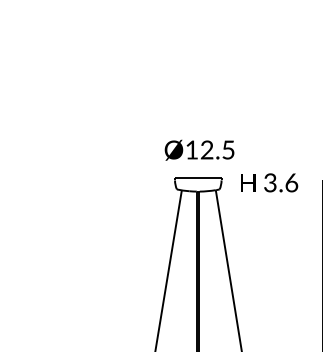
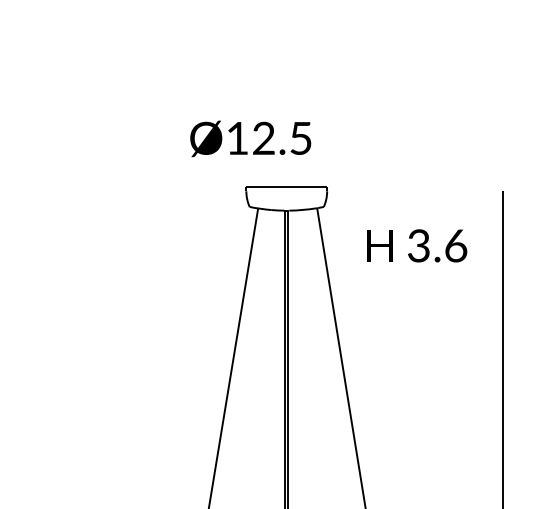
text: (199, 149) -> (250, 137), moved
text: (269, 182) -> (417, 245), moved

